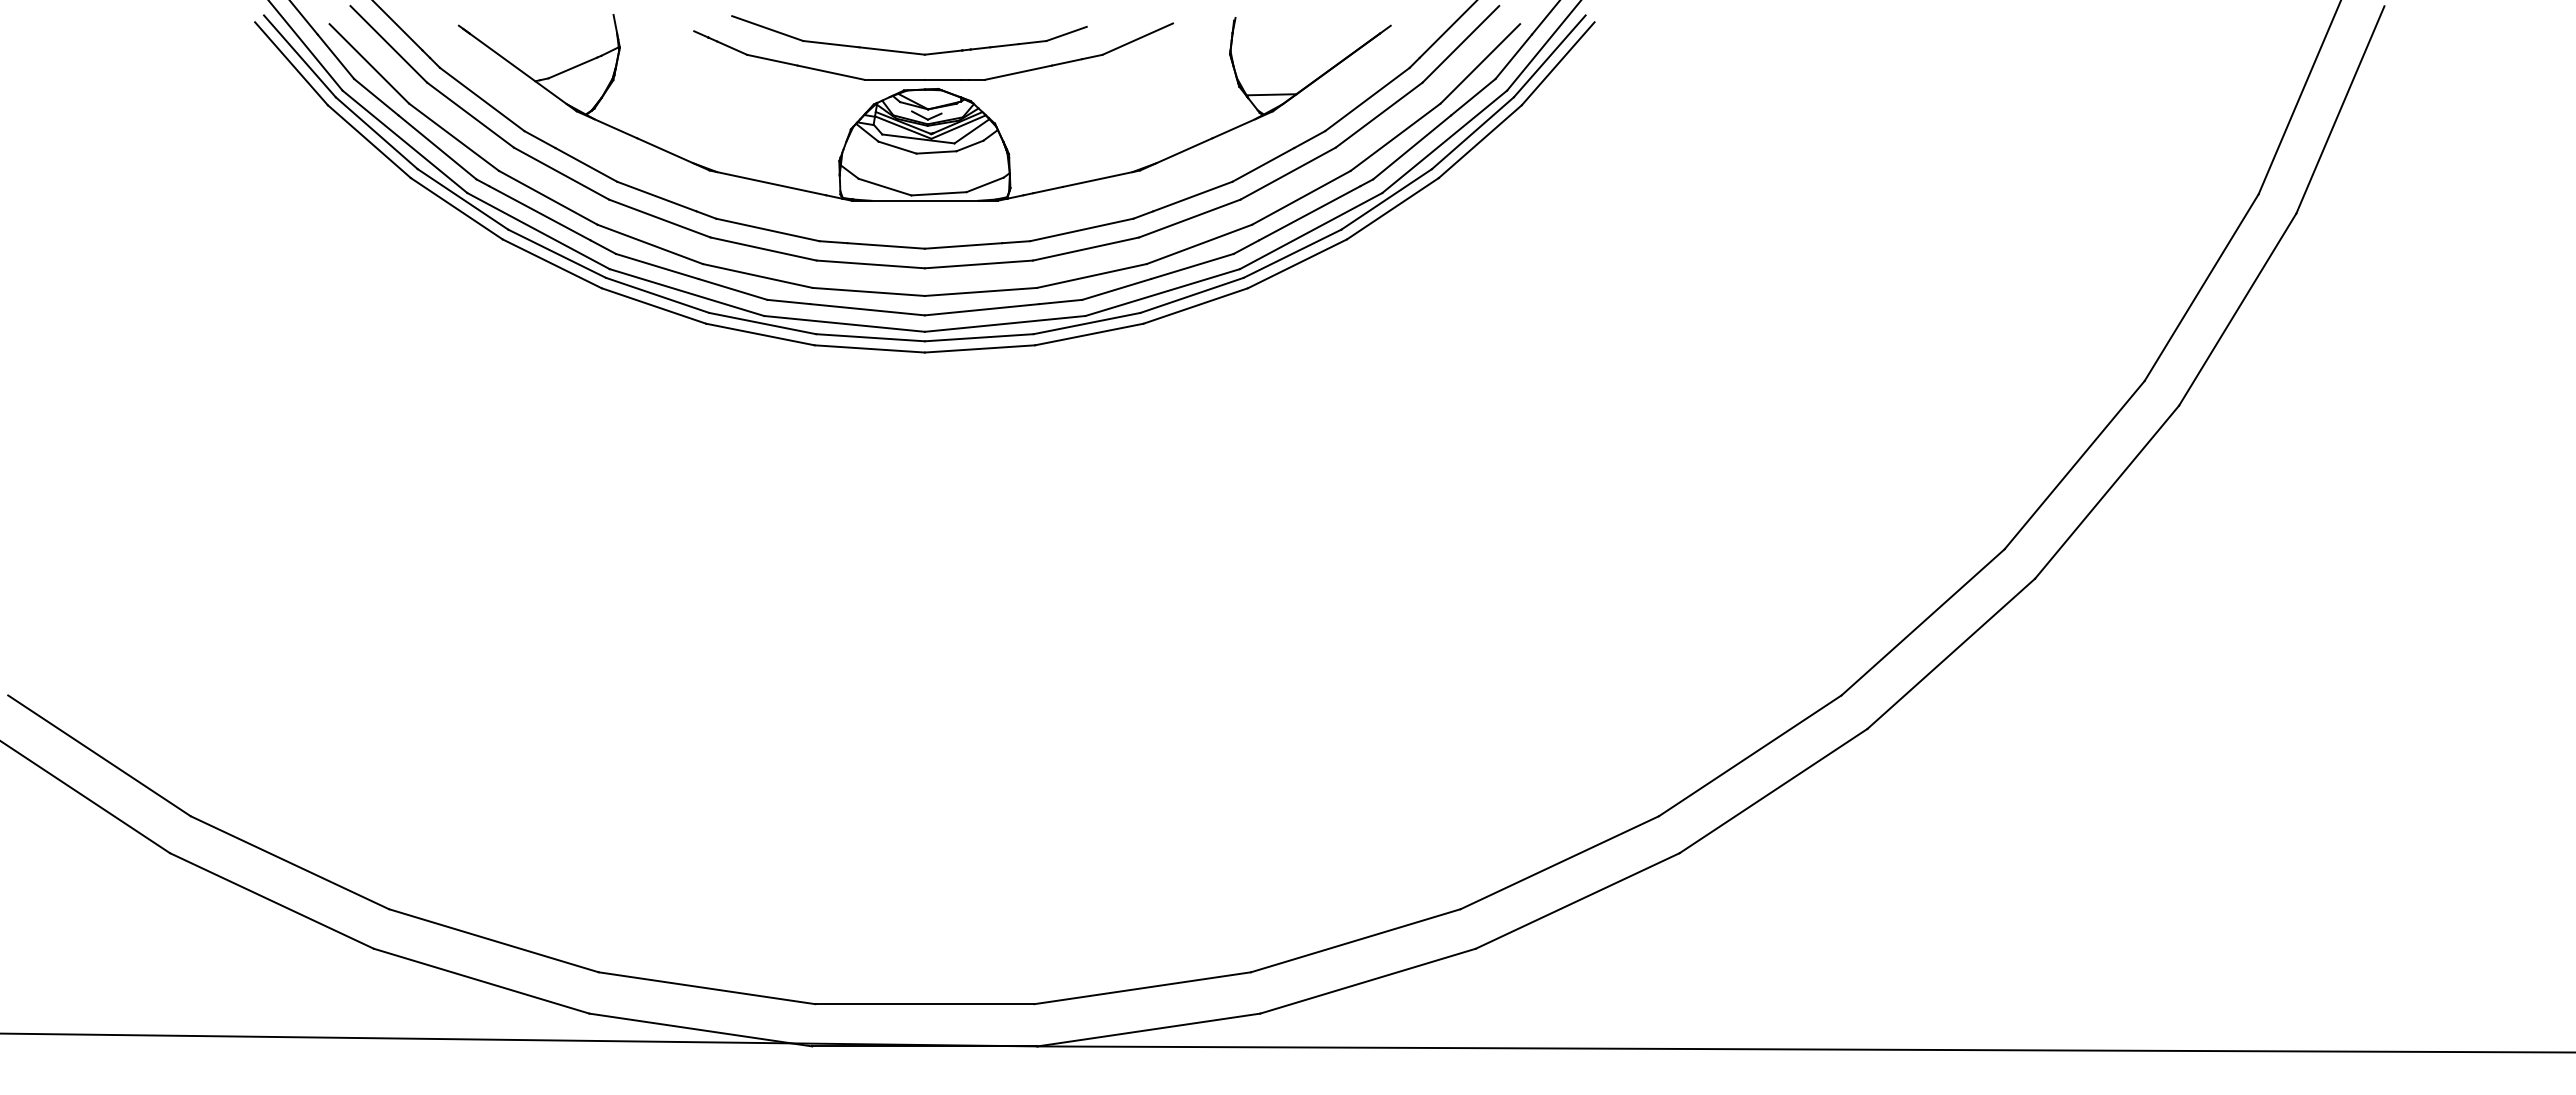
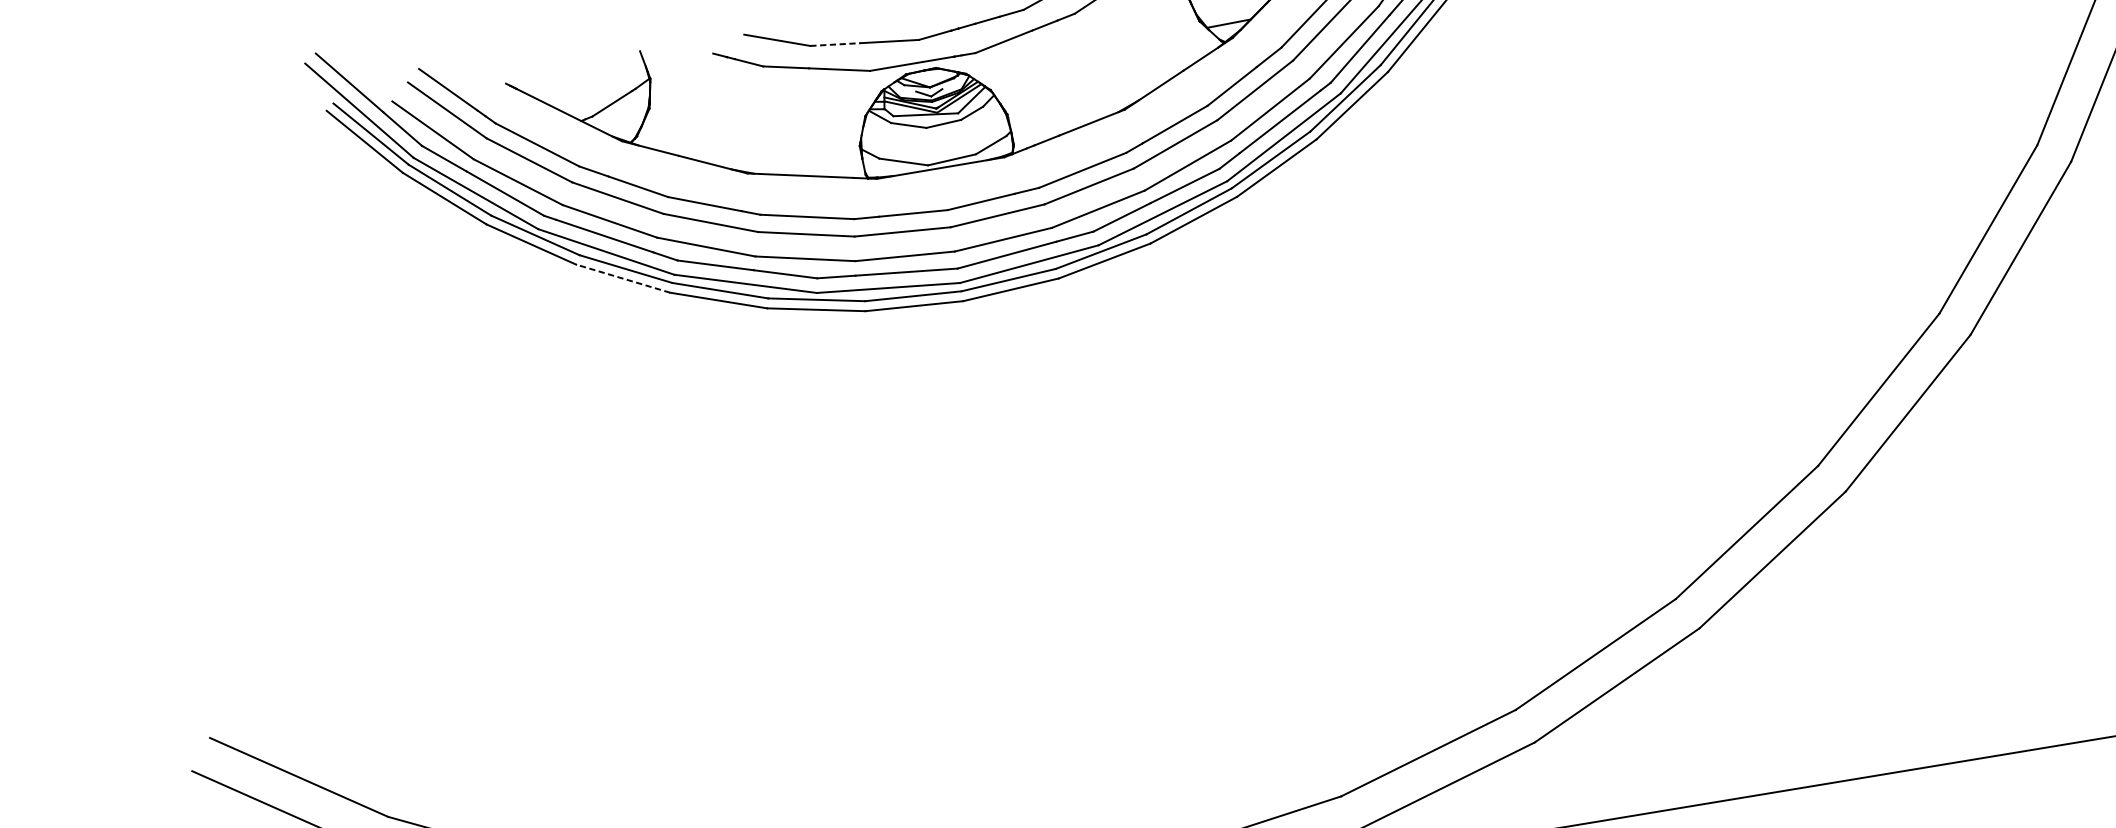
line: (831, 44) -> (835, 44), solid -> dashed
line: (551, 263) -> (622, 278), solid -> dashed

